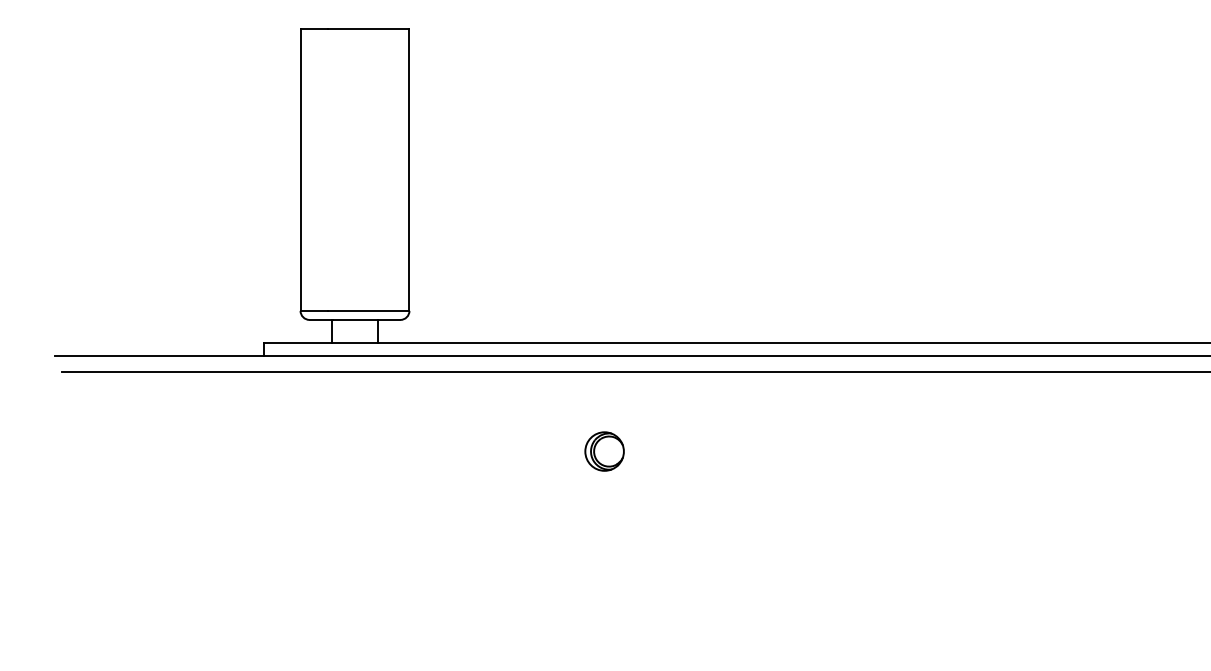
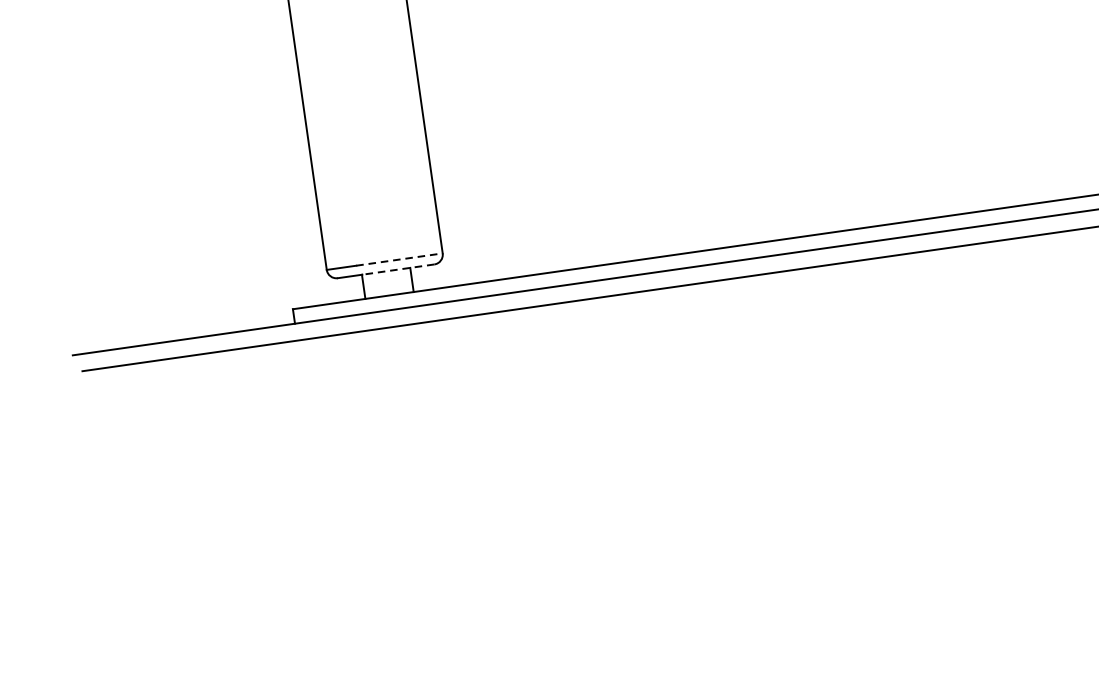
line: (368, 310) -> (399, 259), solid -> dashed
line: (366, 319) -> (398, 269), solid -> dashed
part: (604, 451) -> (671, 373), removed

